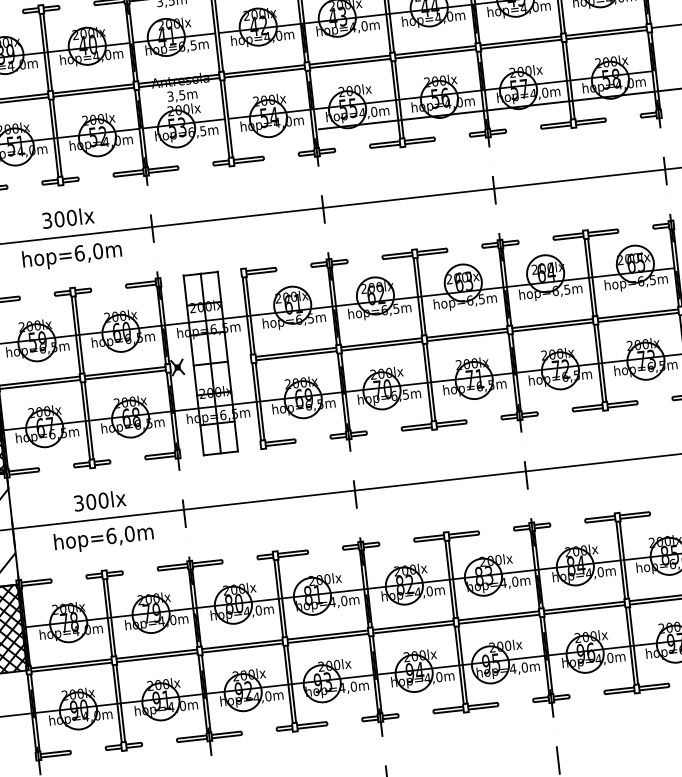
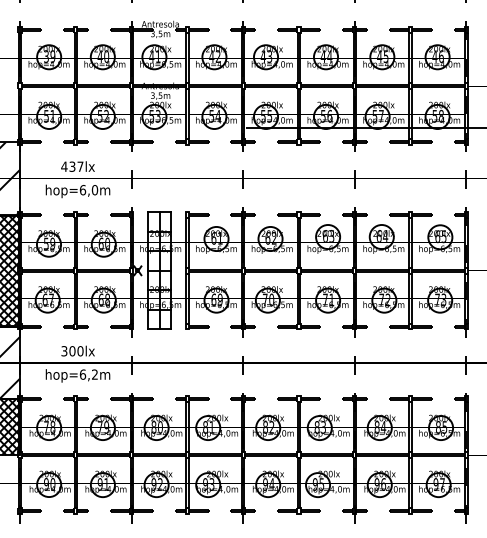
text: (59, 218) -> (72, 166), 300lx -> 437lx
text: (129, 533) -> (94, 374), hop=6,0m -> hop=6,2m

